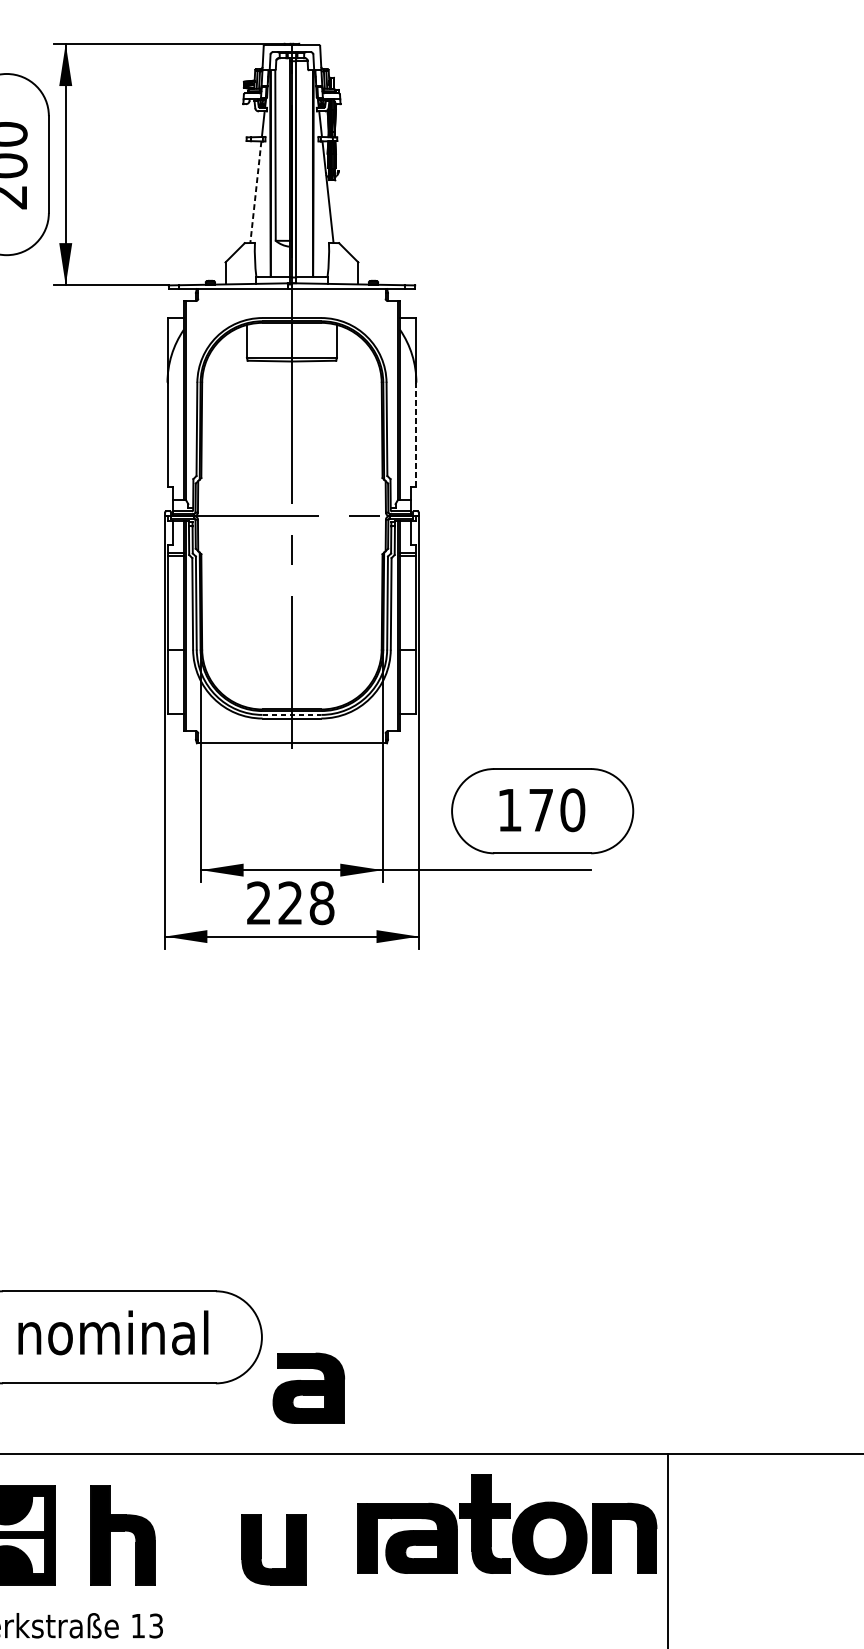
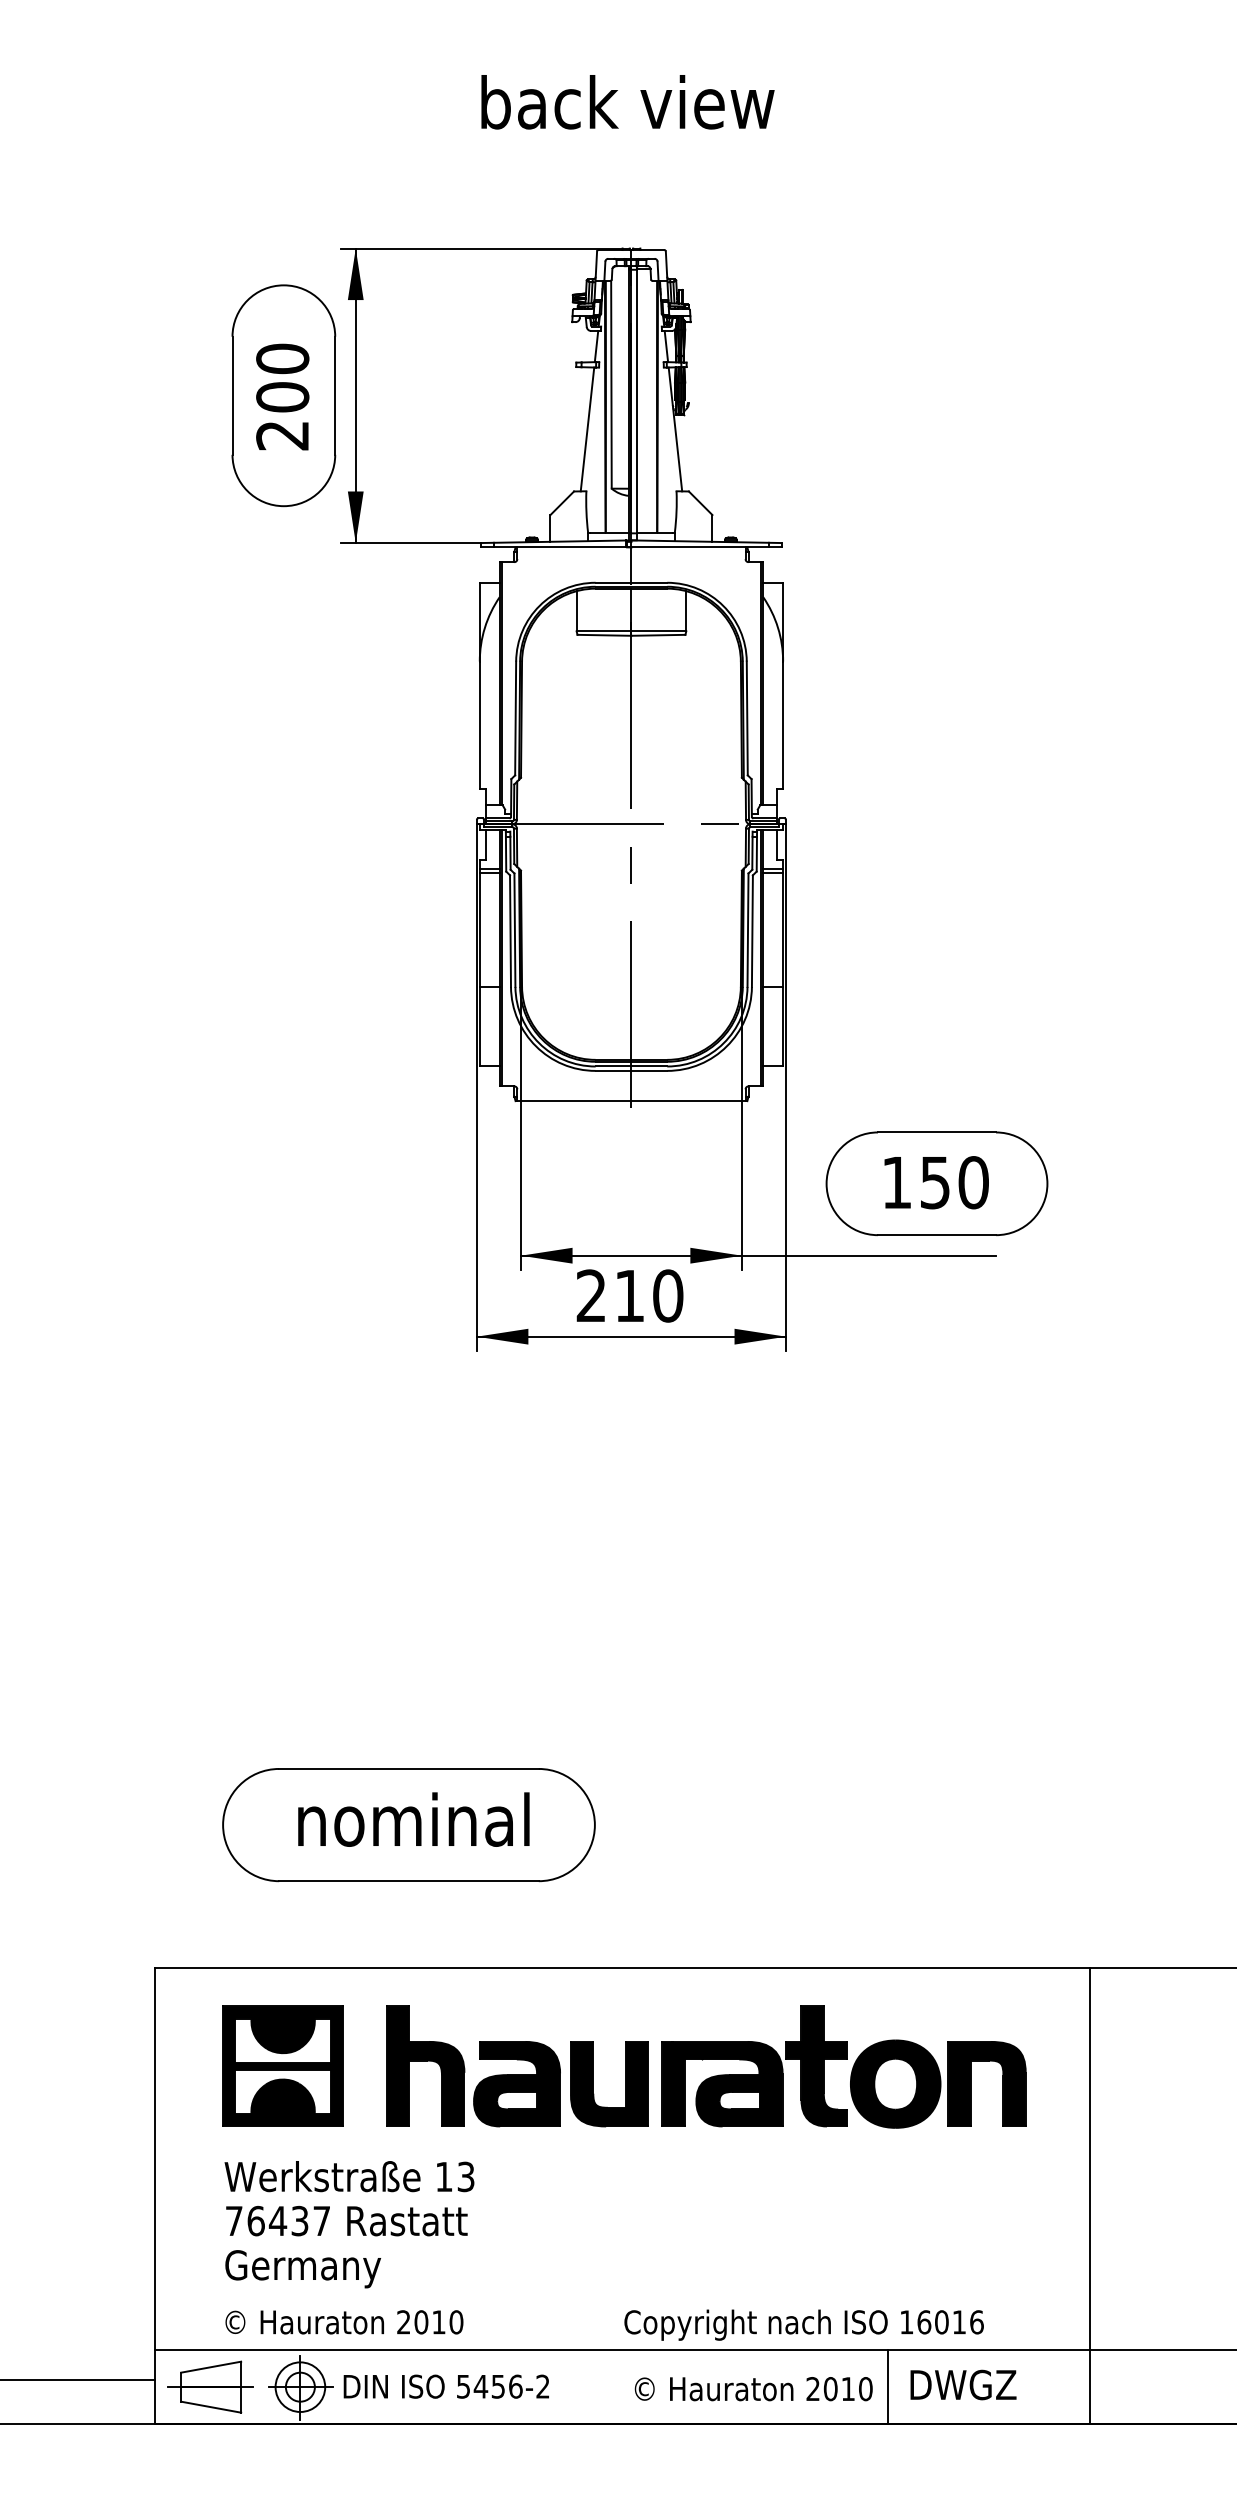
line: (255, 192) -> (587, 429), dashed -> solid
line: (416, 435) -> (783, 725), dashed -> solid
line: (291, 714) -> (631, 1066), dashed -> solid
text: (541, 810) -> (935, 1183), 170 -> 150
text: (306, 902) -> (649, 1295), 228 -> 210
part: (308, 1388) -> (516, 2084), moved
part: (506, 1518) -> (843, 2059), moved

